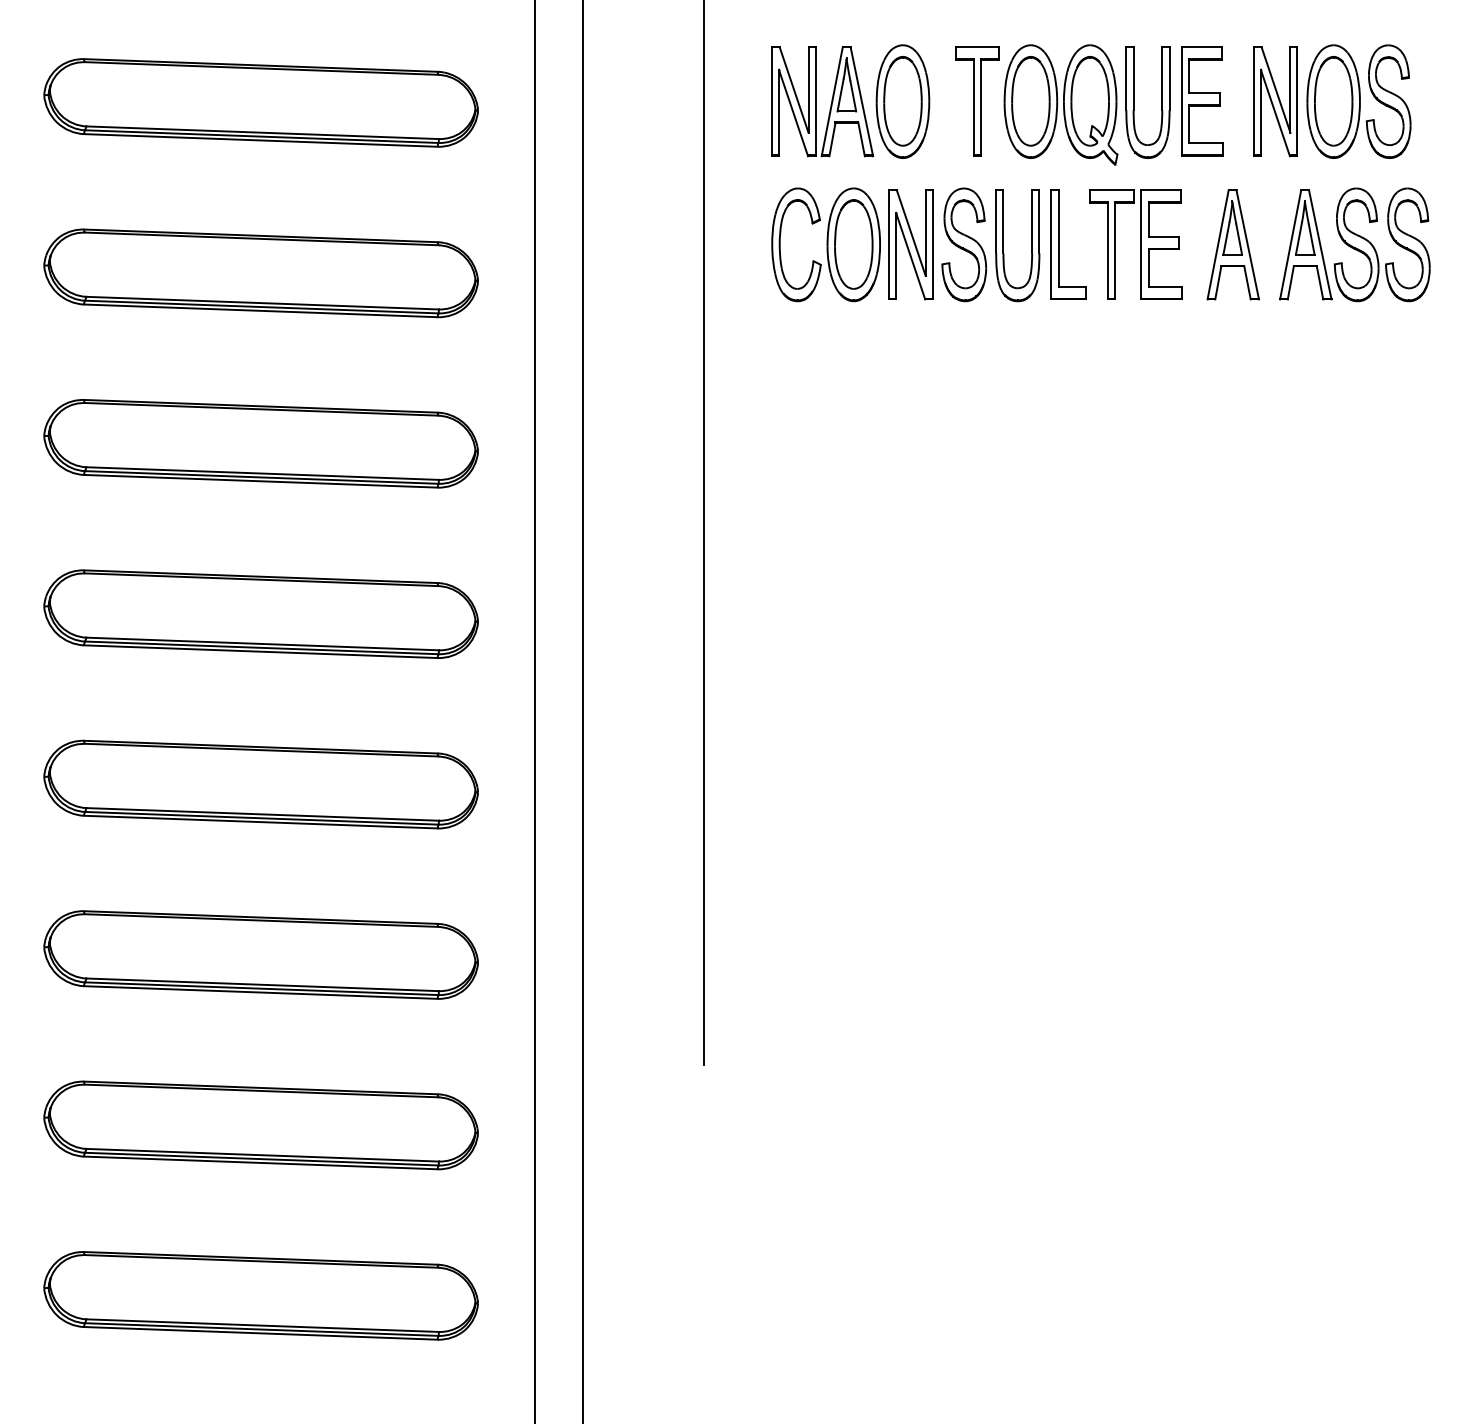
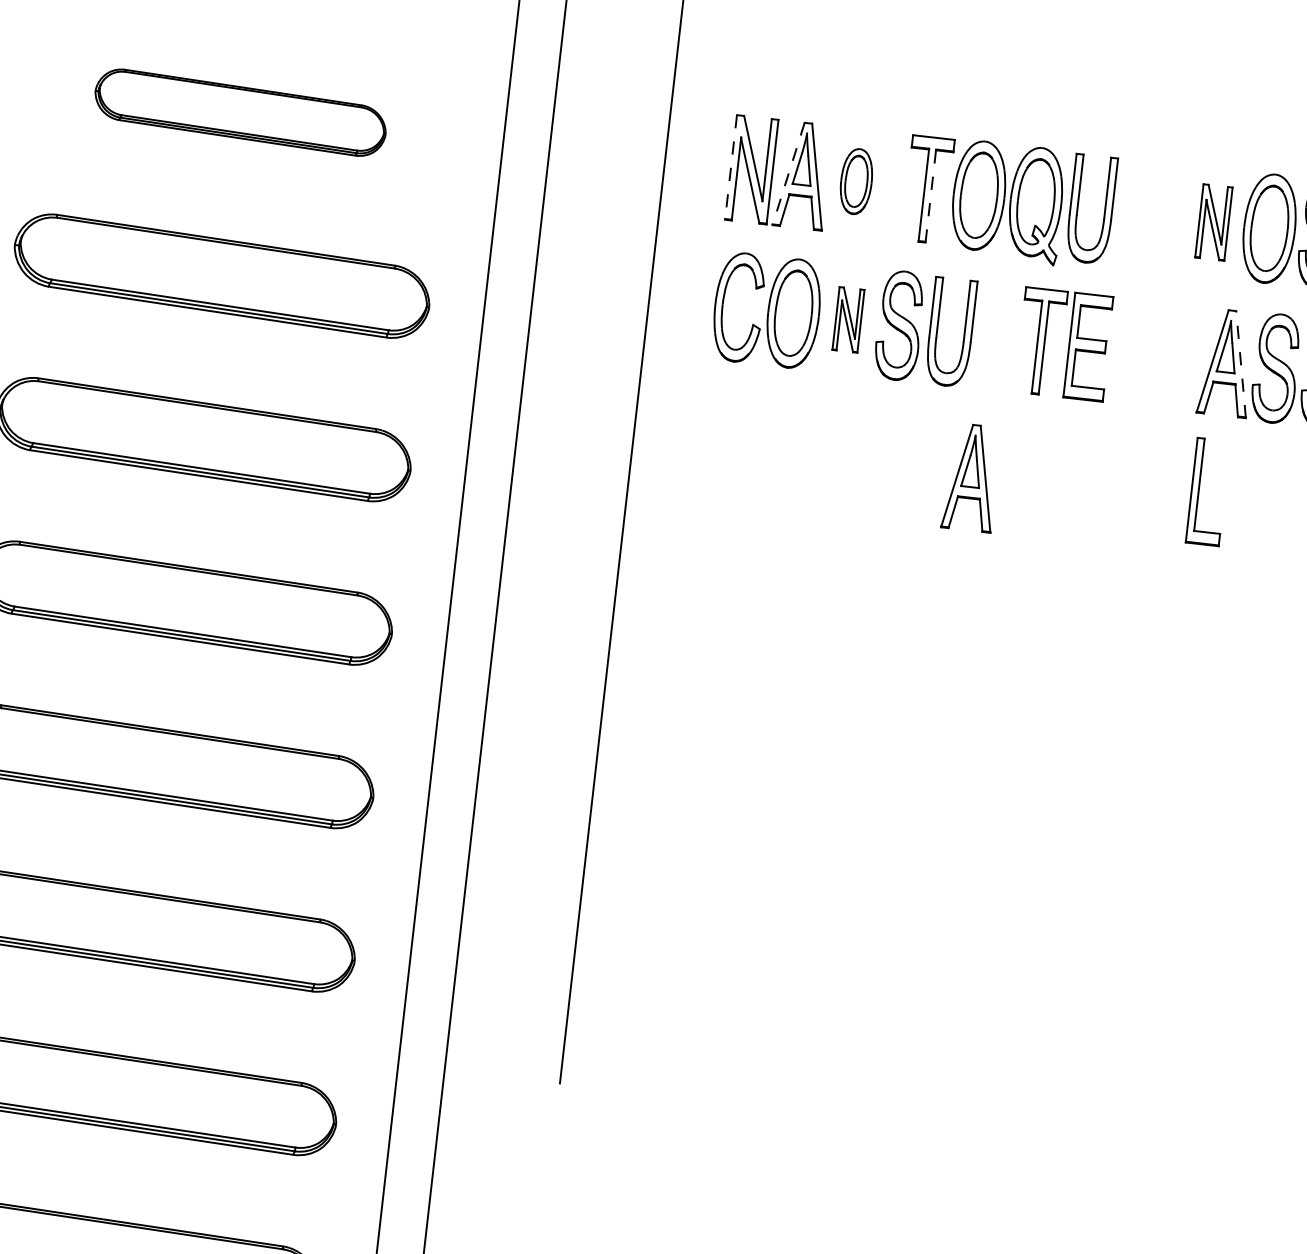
line: (772, 101) -> (731, 167), solid -> dashed
line: (832, 101) -> (788, 173), solid -> dashed
part: (902, 101) -> (856, 181), size x0.6
part: (1202, 101) -> (1143, 214), removed
part: (1275, 101) -> (1213, 222), size x0.7
part: (260, 102) -> (240, 112), size x0.7
line: (981, 107) -> (931, 195), solid -> dashed
part: (910, 244) -> (848, 319), size x0.6
part: (1059, 244) -> (1199, 490), moved
part: (1232, 244) -> (970, 477), moved
line: (1320, 244) -> (1241, 364), solid -> dashed

